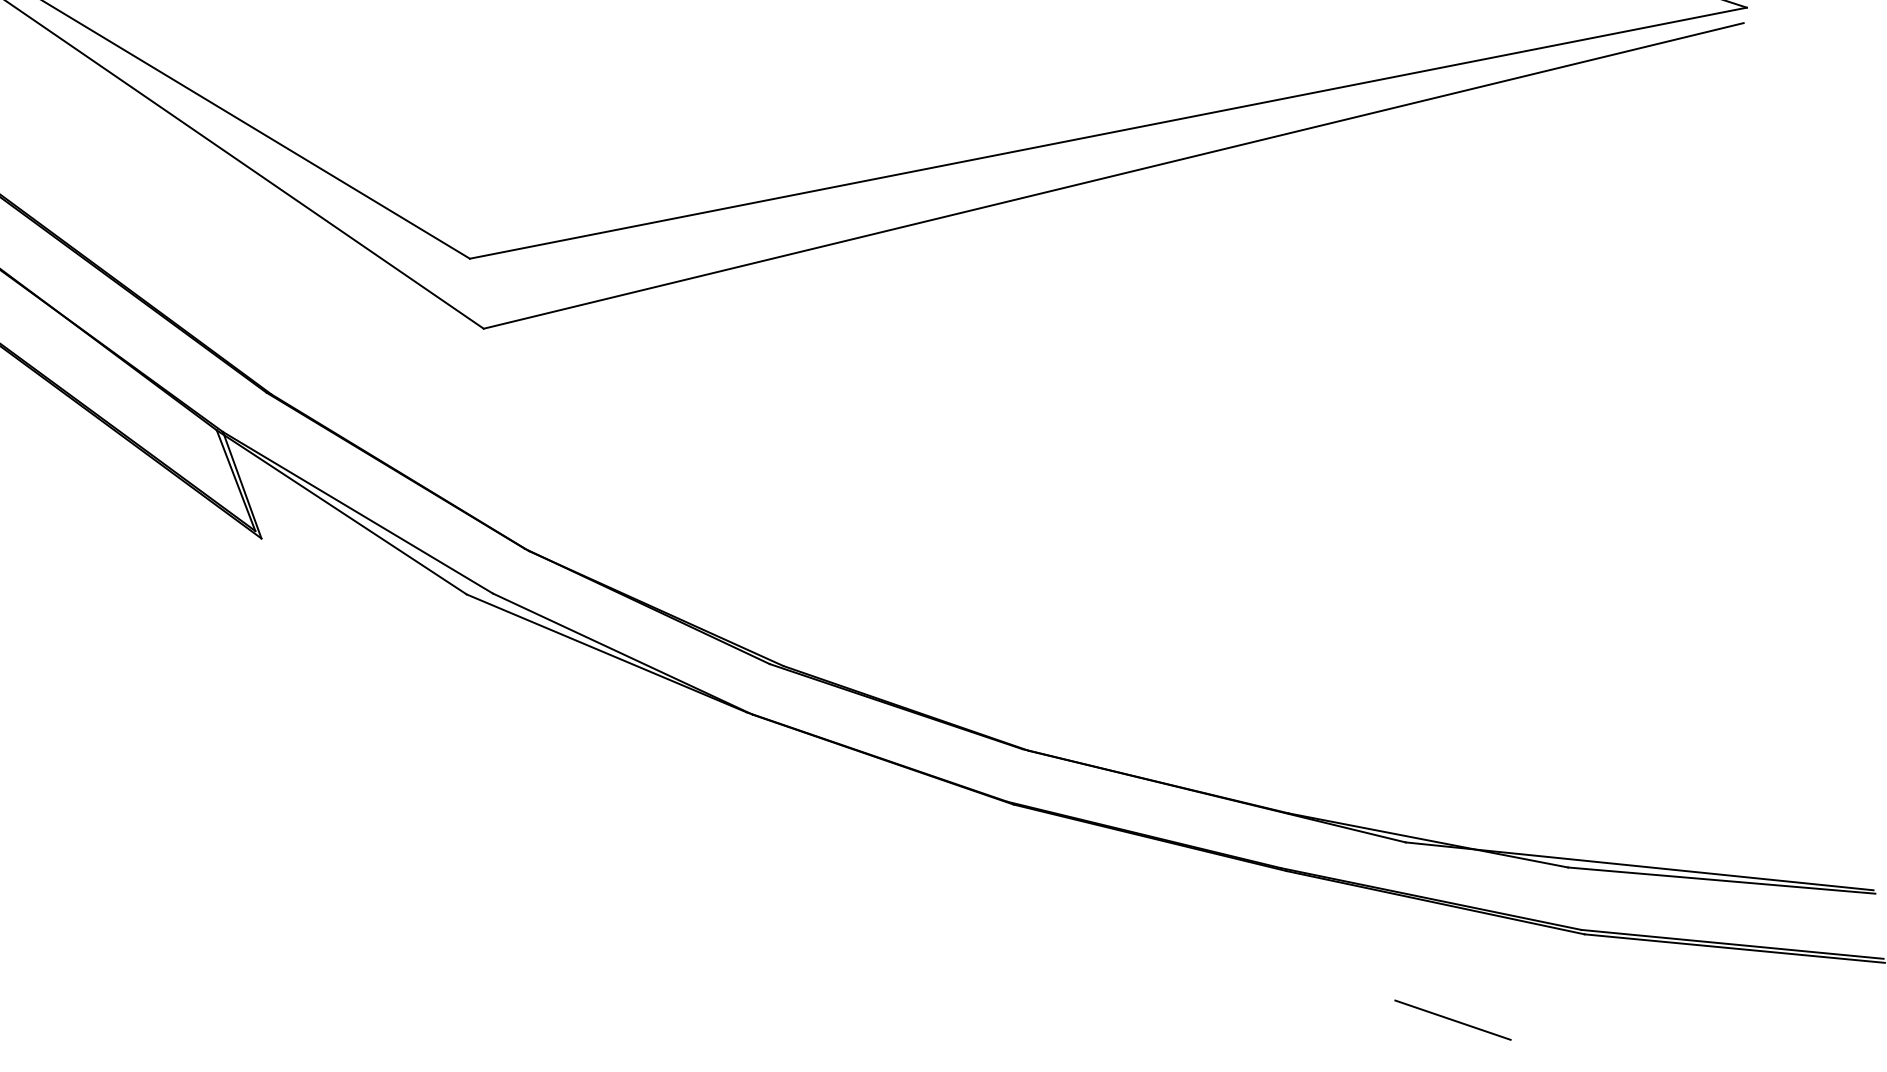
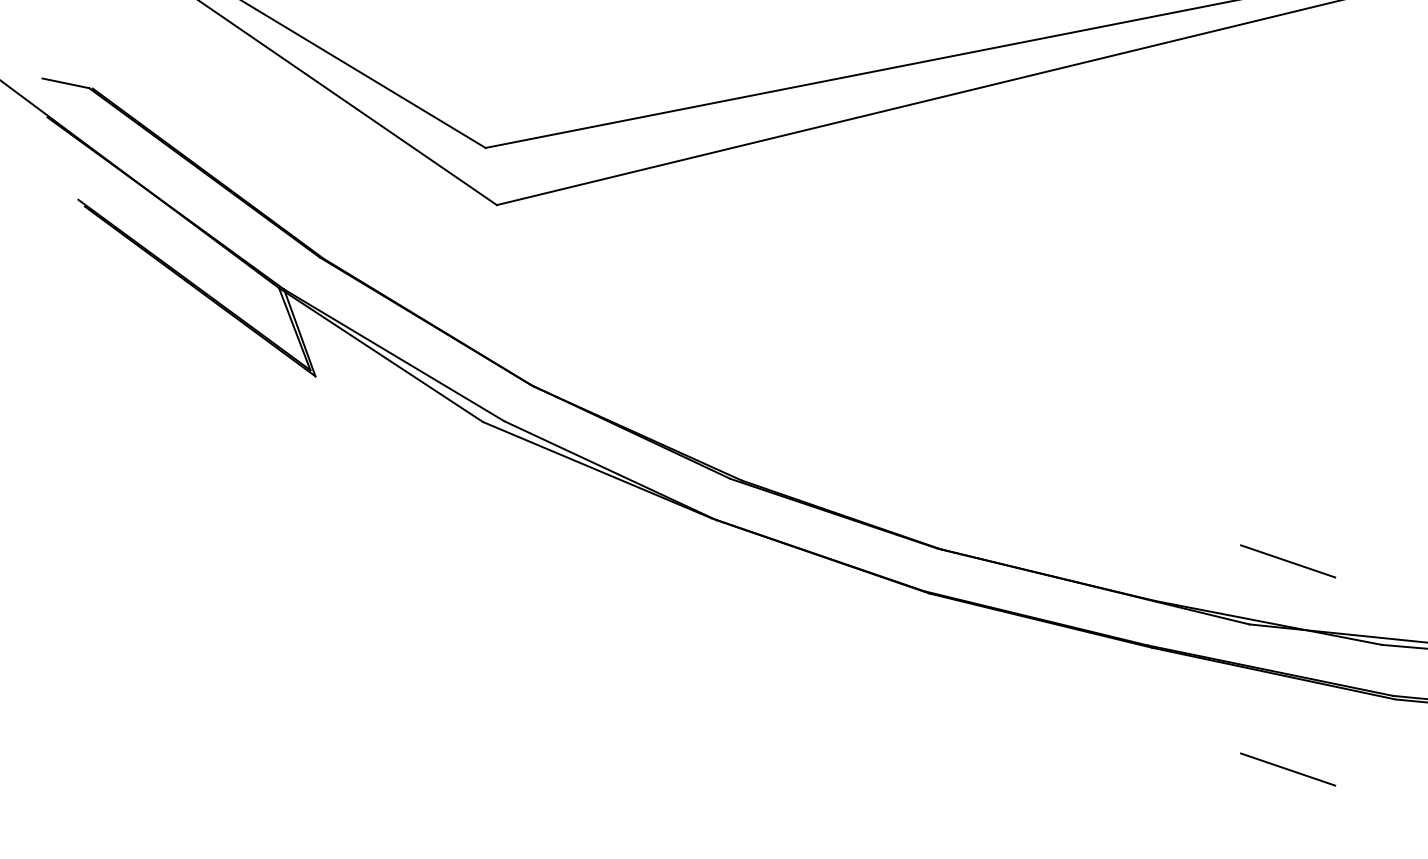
line: (1452, 764) -> (1287, 560), added

